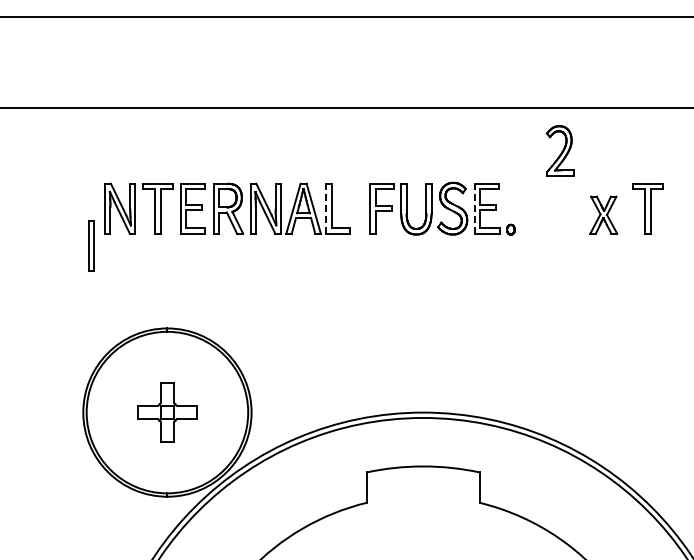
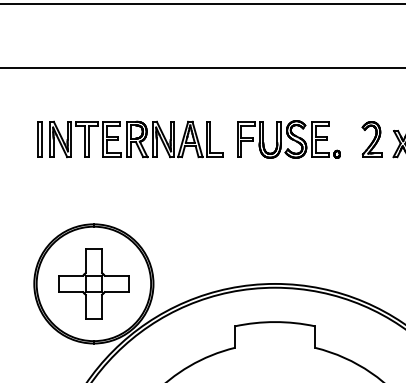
part: (559, 150) -> (371, 139), moved
line: (326, 208) -> (206, 139), dashed -> solid
line: (475, 208) -> (312, 139), dashed -> solid
part: (91, 245) -> (40, 139), moved
part: (167, 412) -> (93, 283), size x1.67

